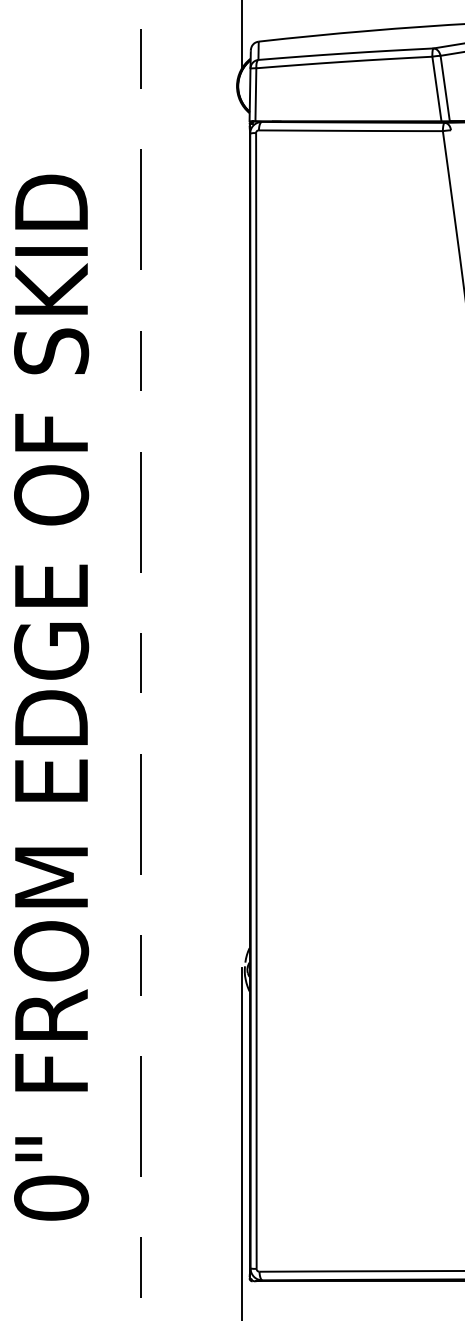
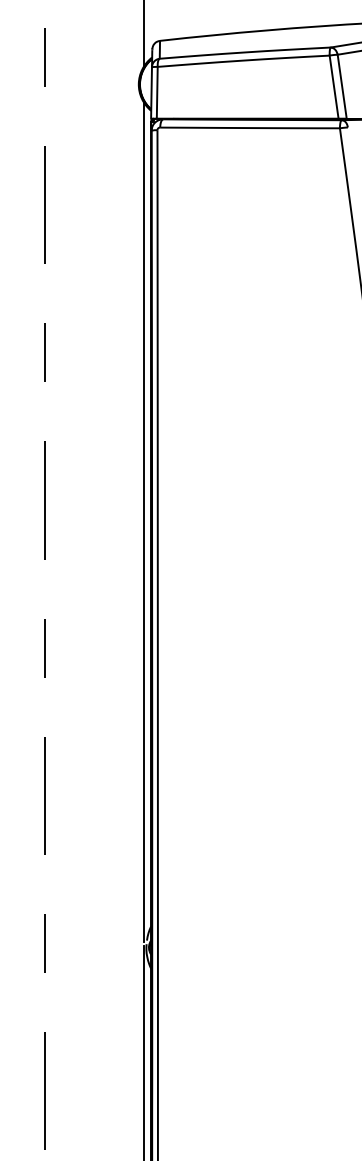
line: (242, 534) -> (144, 522), added

